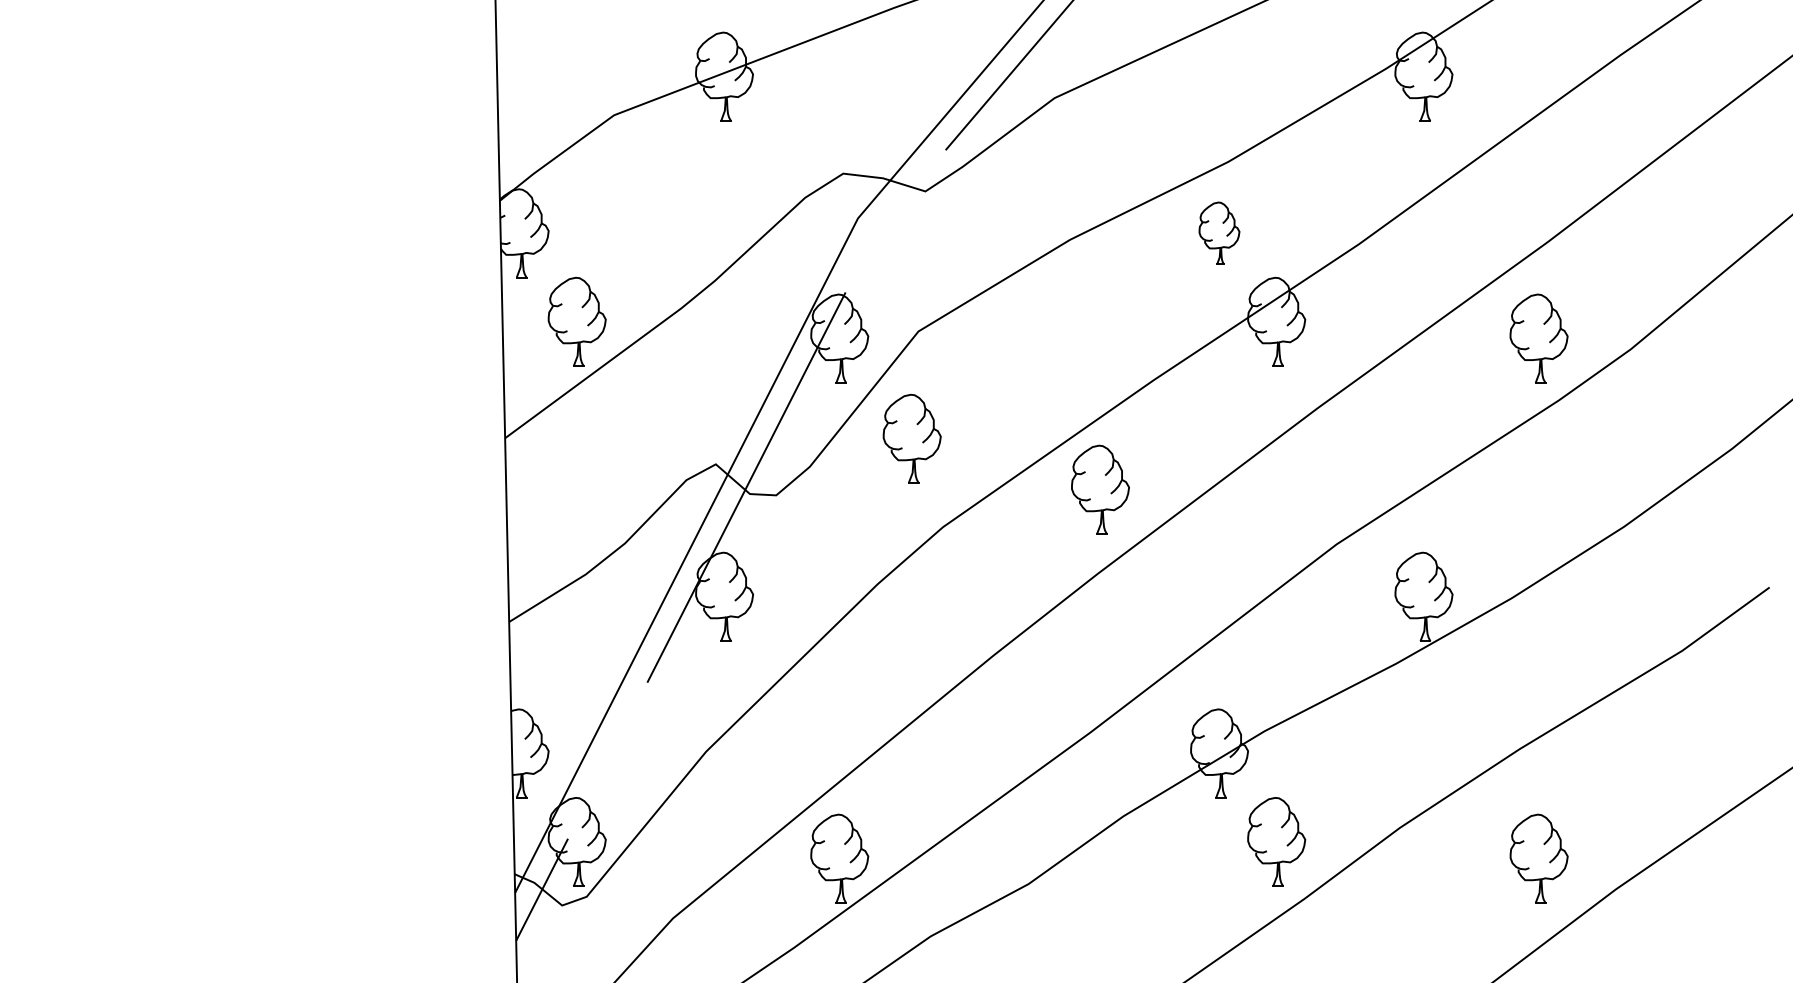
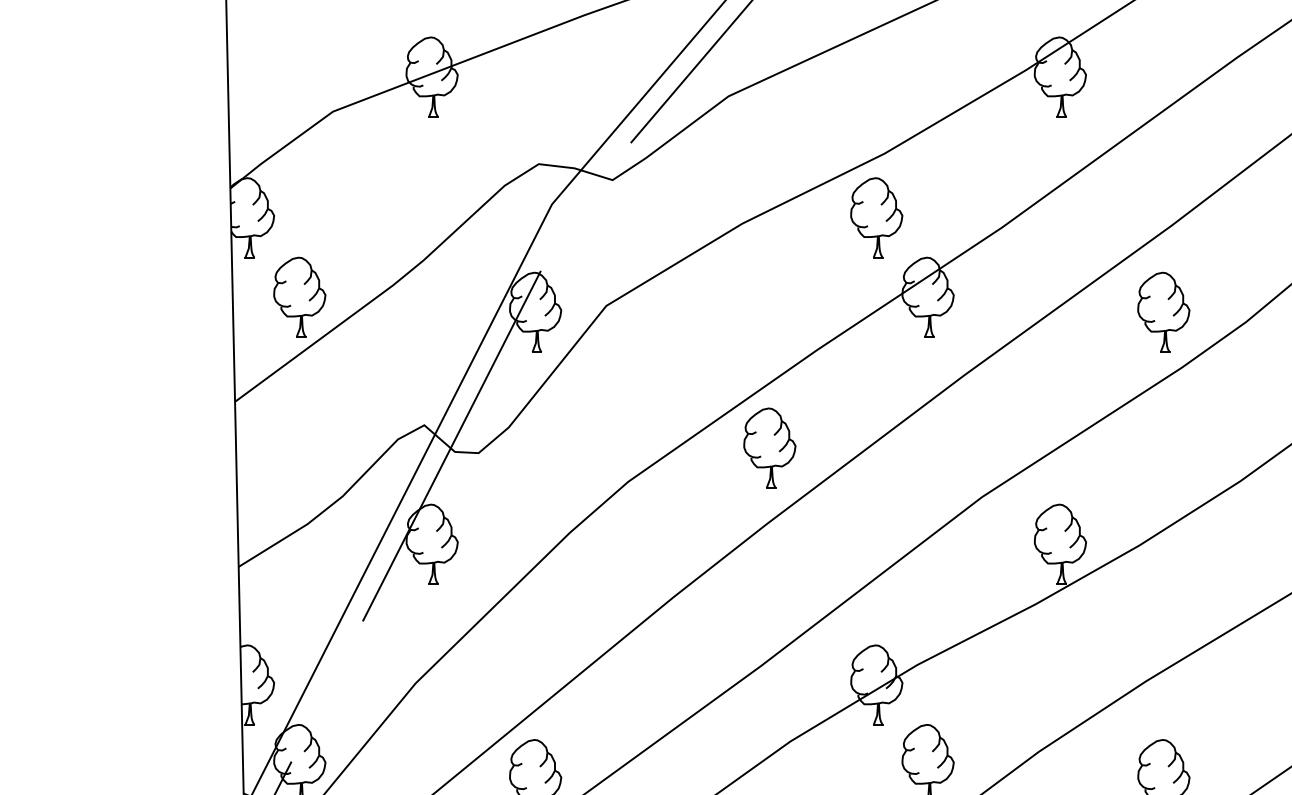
part: (1219, 233) -> (876, 217), size x1.43
part: (911, 438) -> (600, 402), removed

